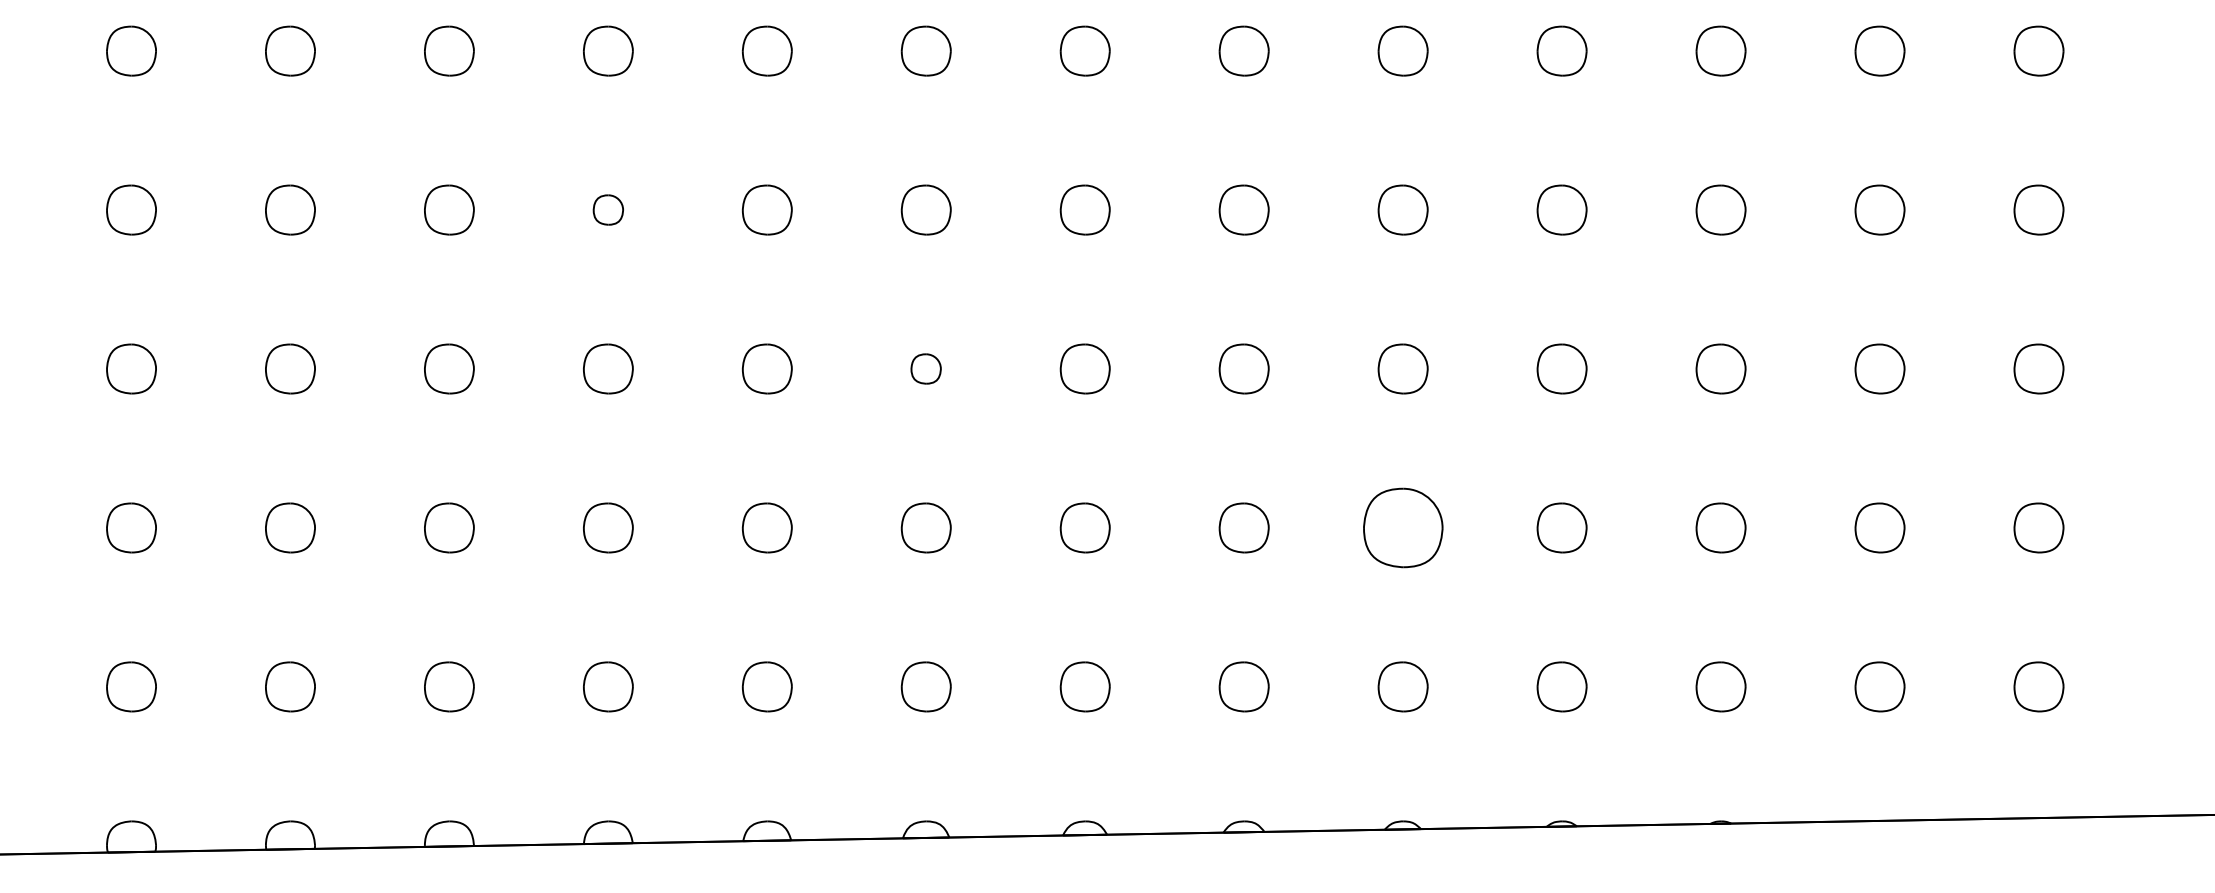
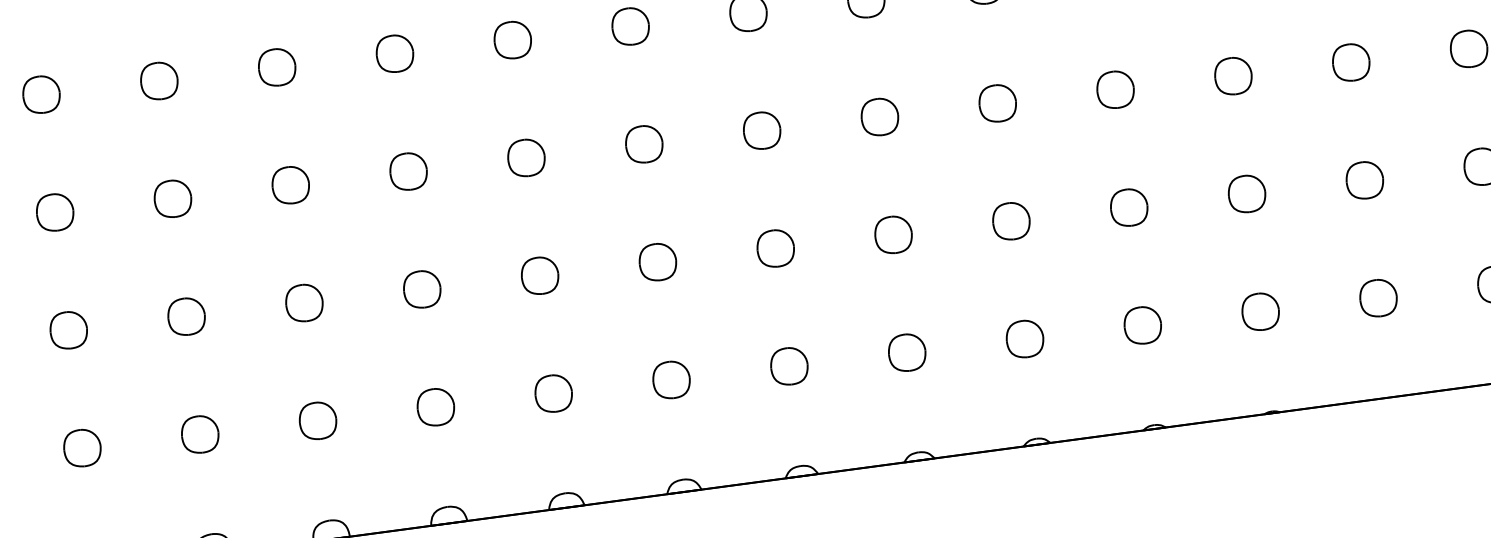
part: (608, 209) -> (395, 53), size x1.67
part: (925, 368) -> (643, 144), size x1.67
part: (1402, 527) -> (1010, 220), size x0.62

